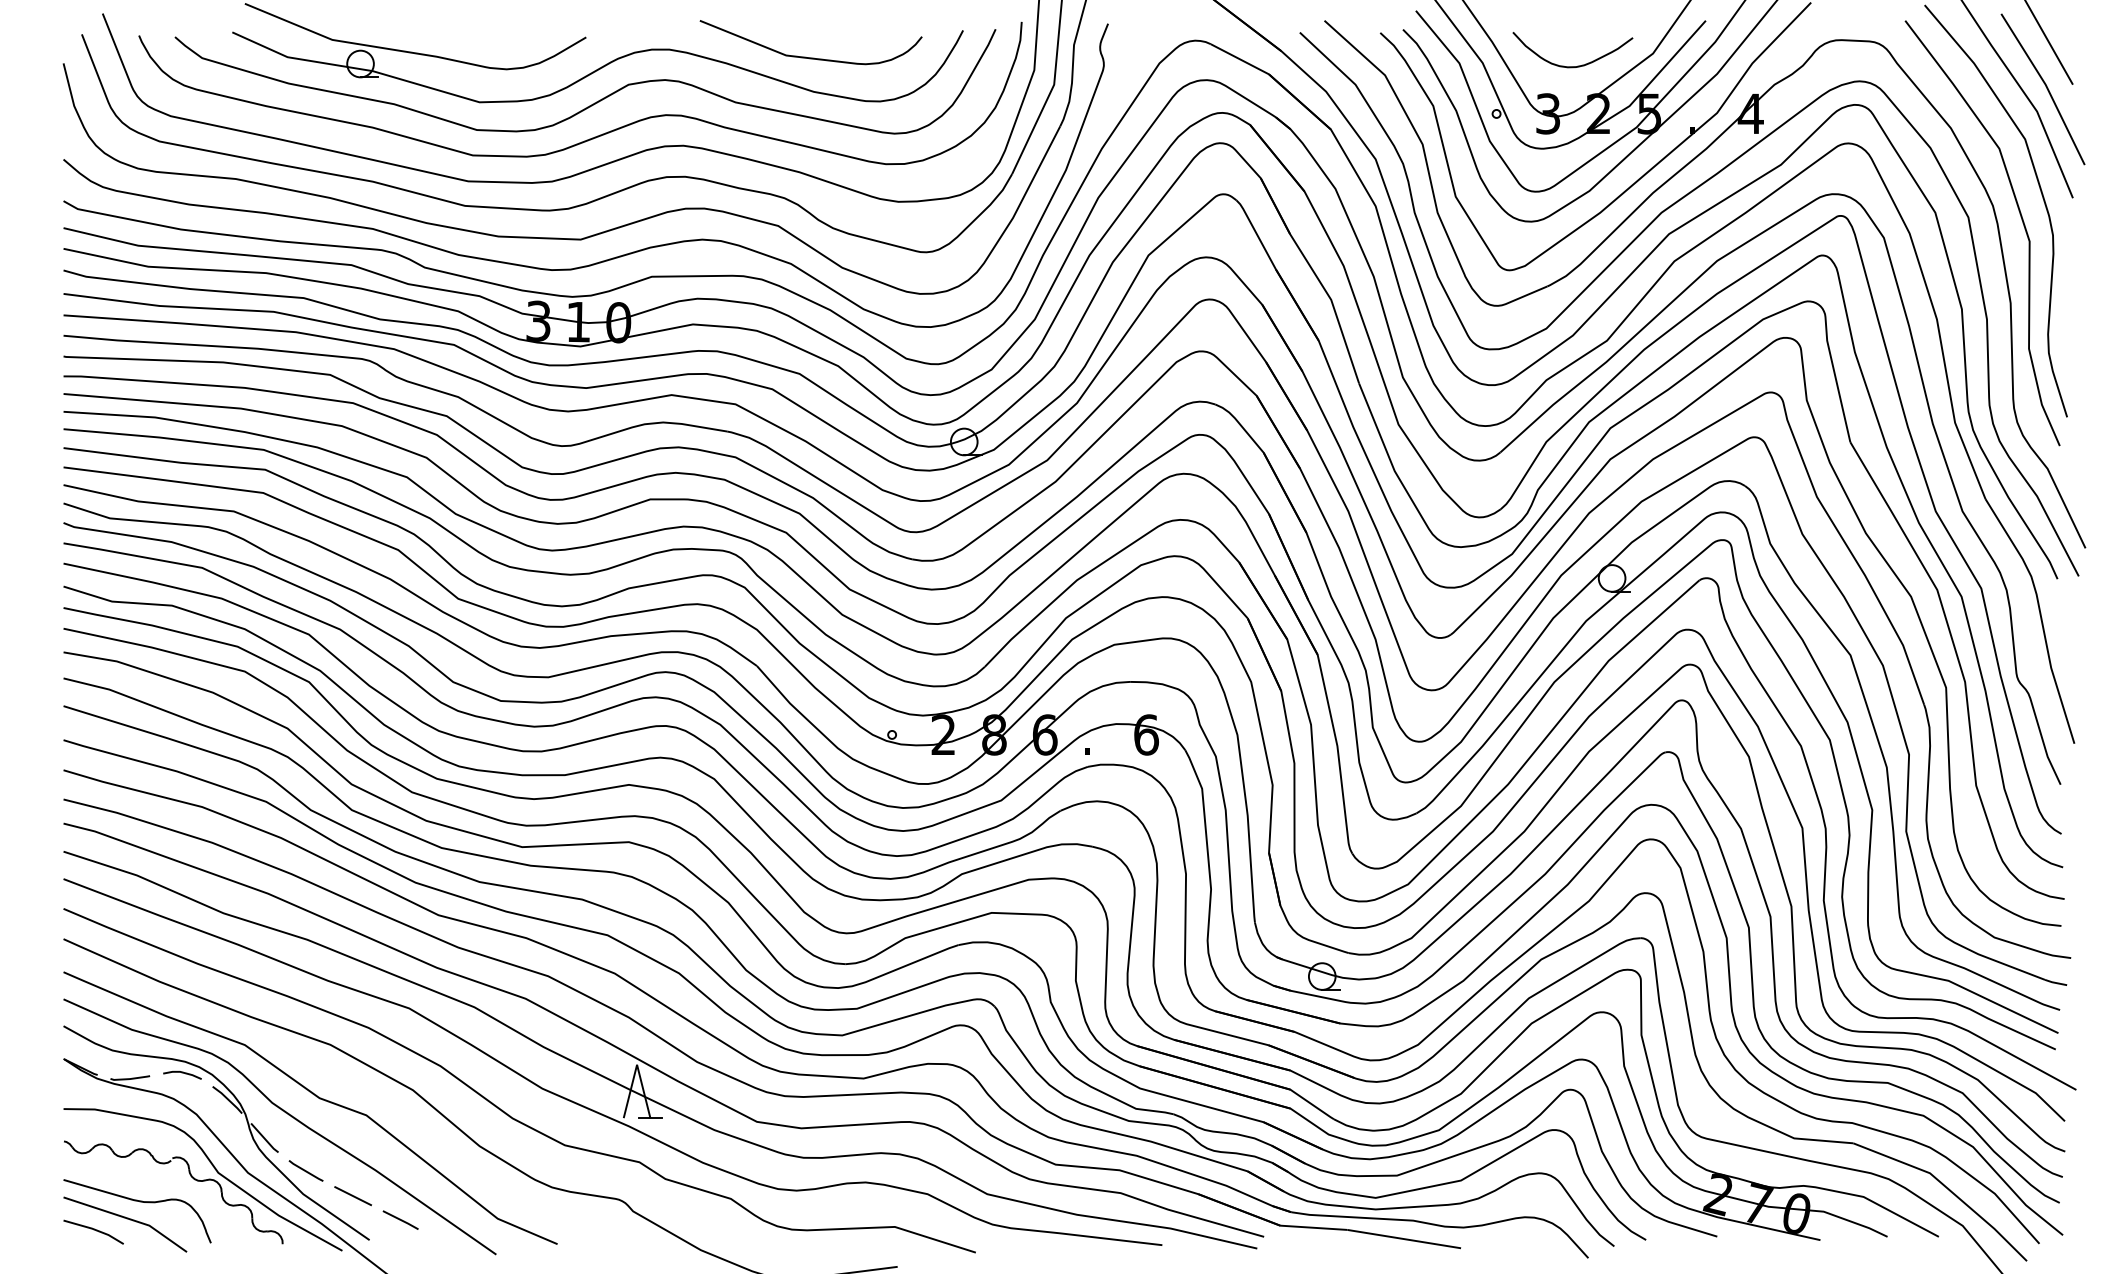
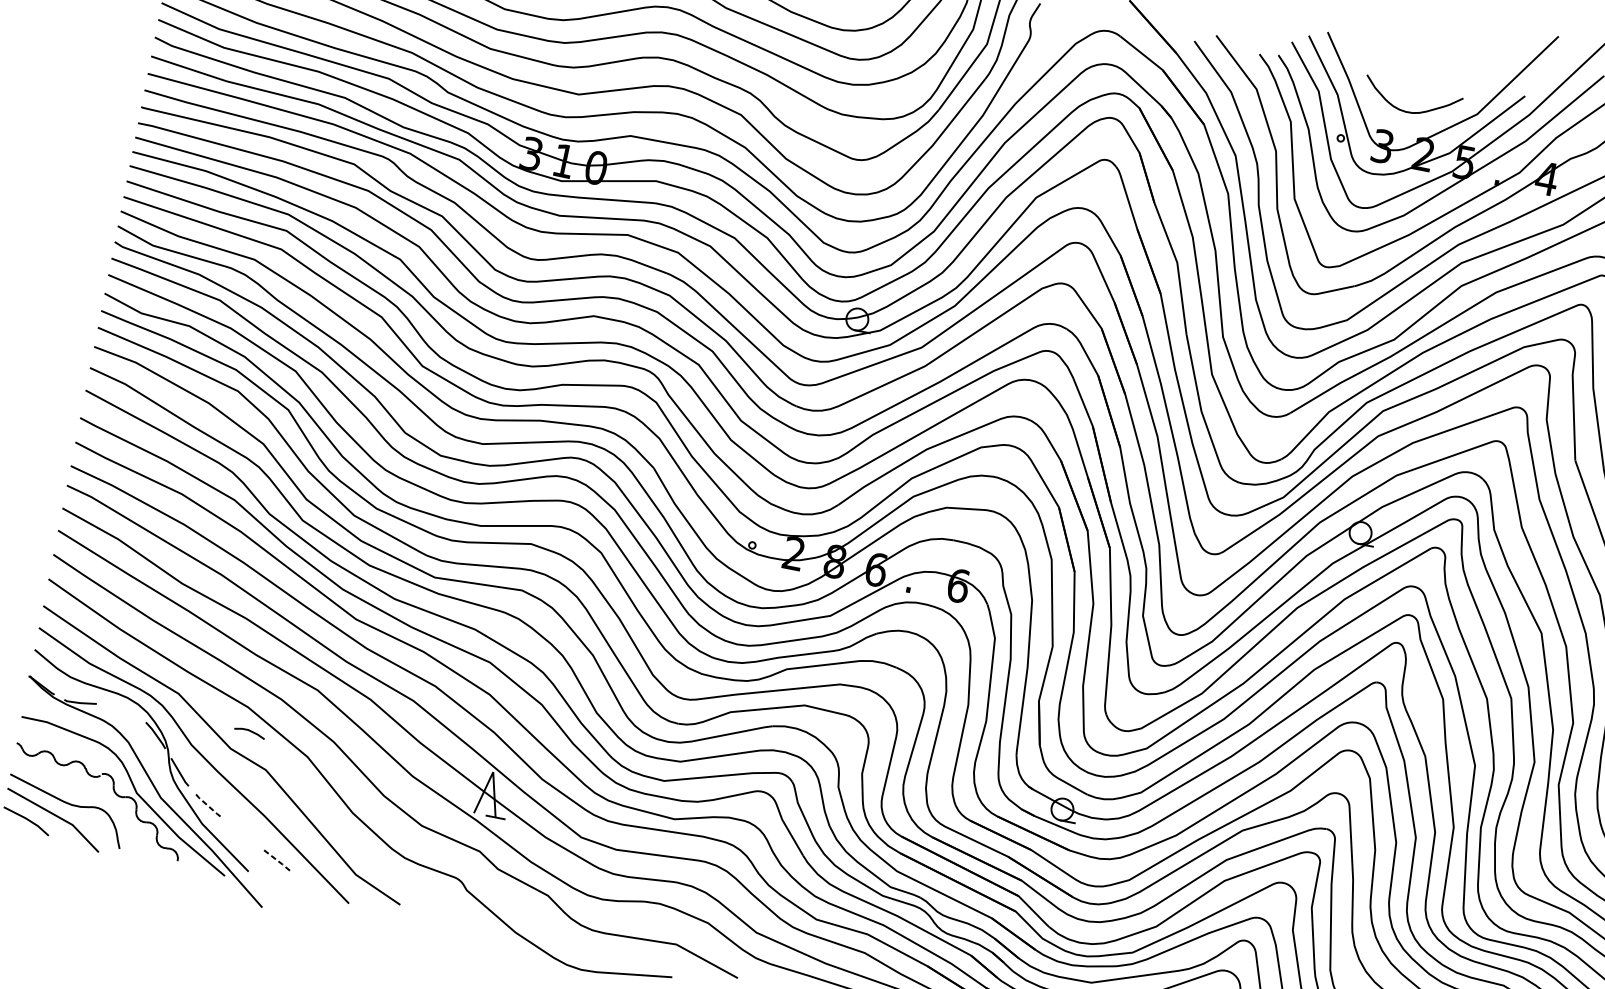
line: (182, 1073) -> (249, 731), moved
line: (306, 1171) -> (208, 806), solid -> dashed
line: (353, 1196) -> (242, 833), removed
line: (401, 1220) -> (277, 860), solid -> dashed

